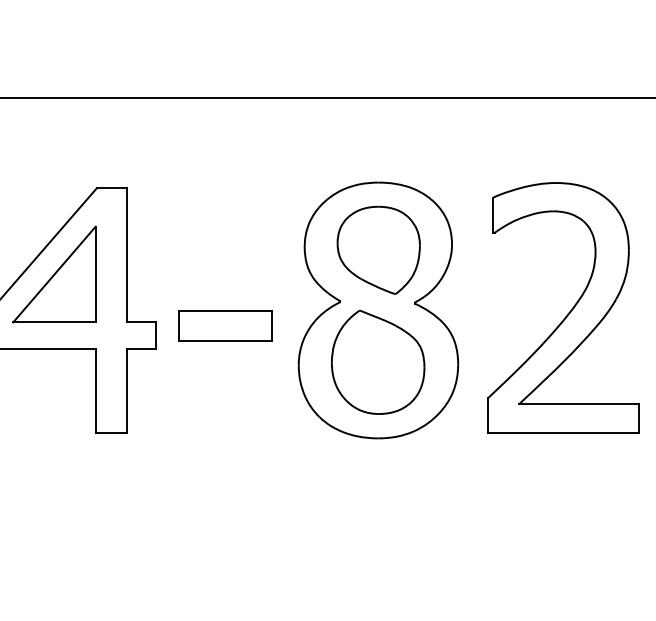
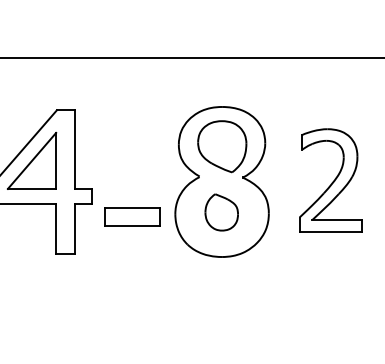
part: (563, 307) -> (330, 180), size x0.7
part: (225, 324) -> (132, 216), moved
part: (377, 362) -> (221, 212), size x0.6

